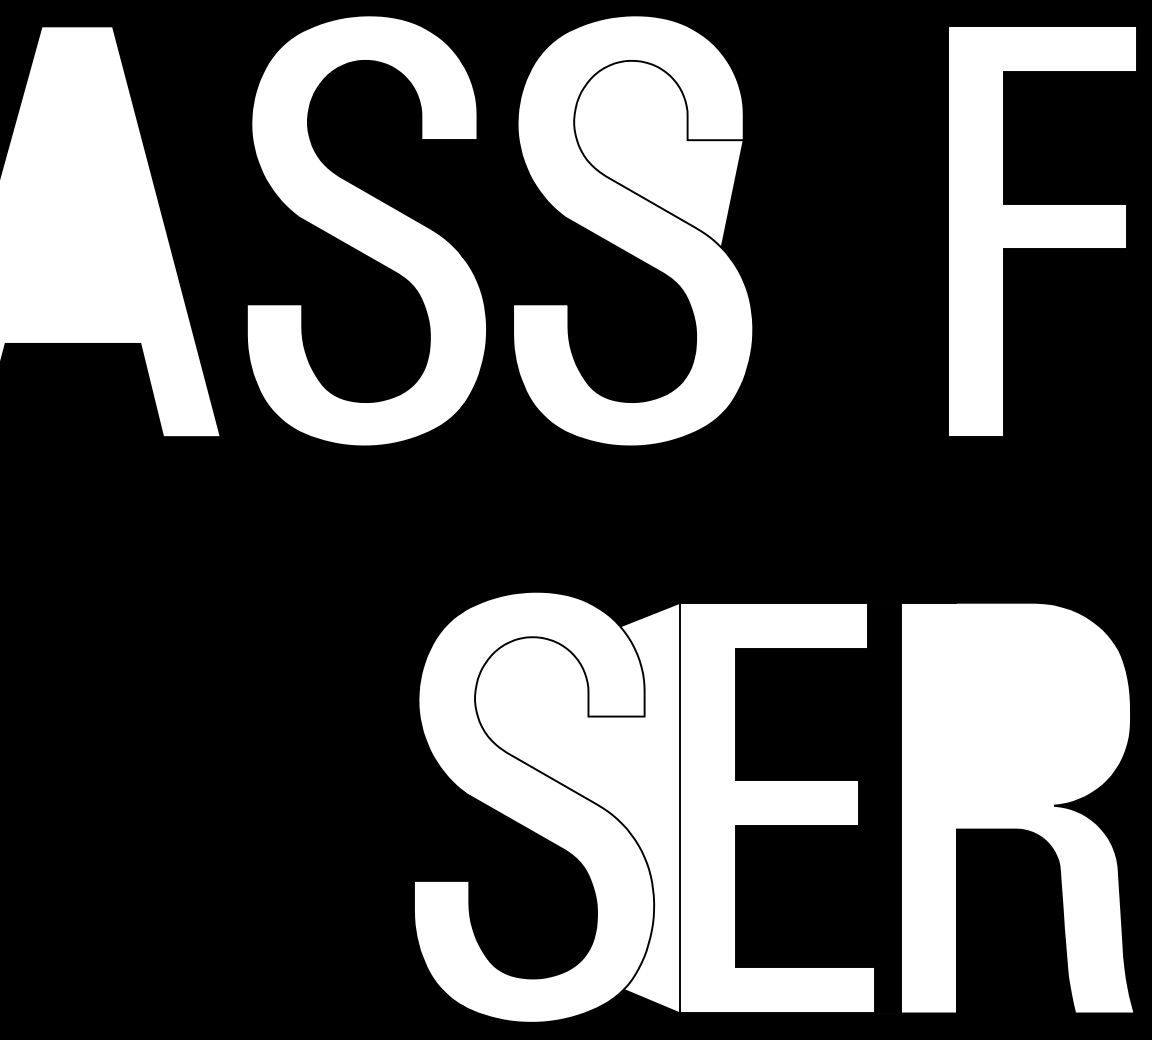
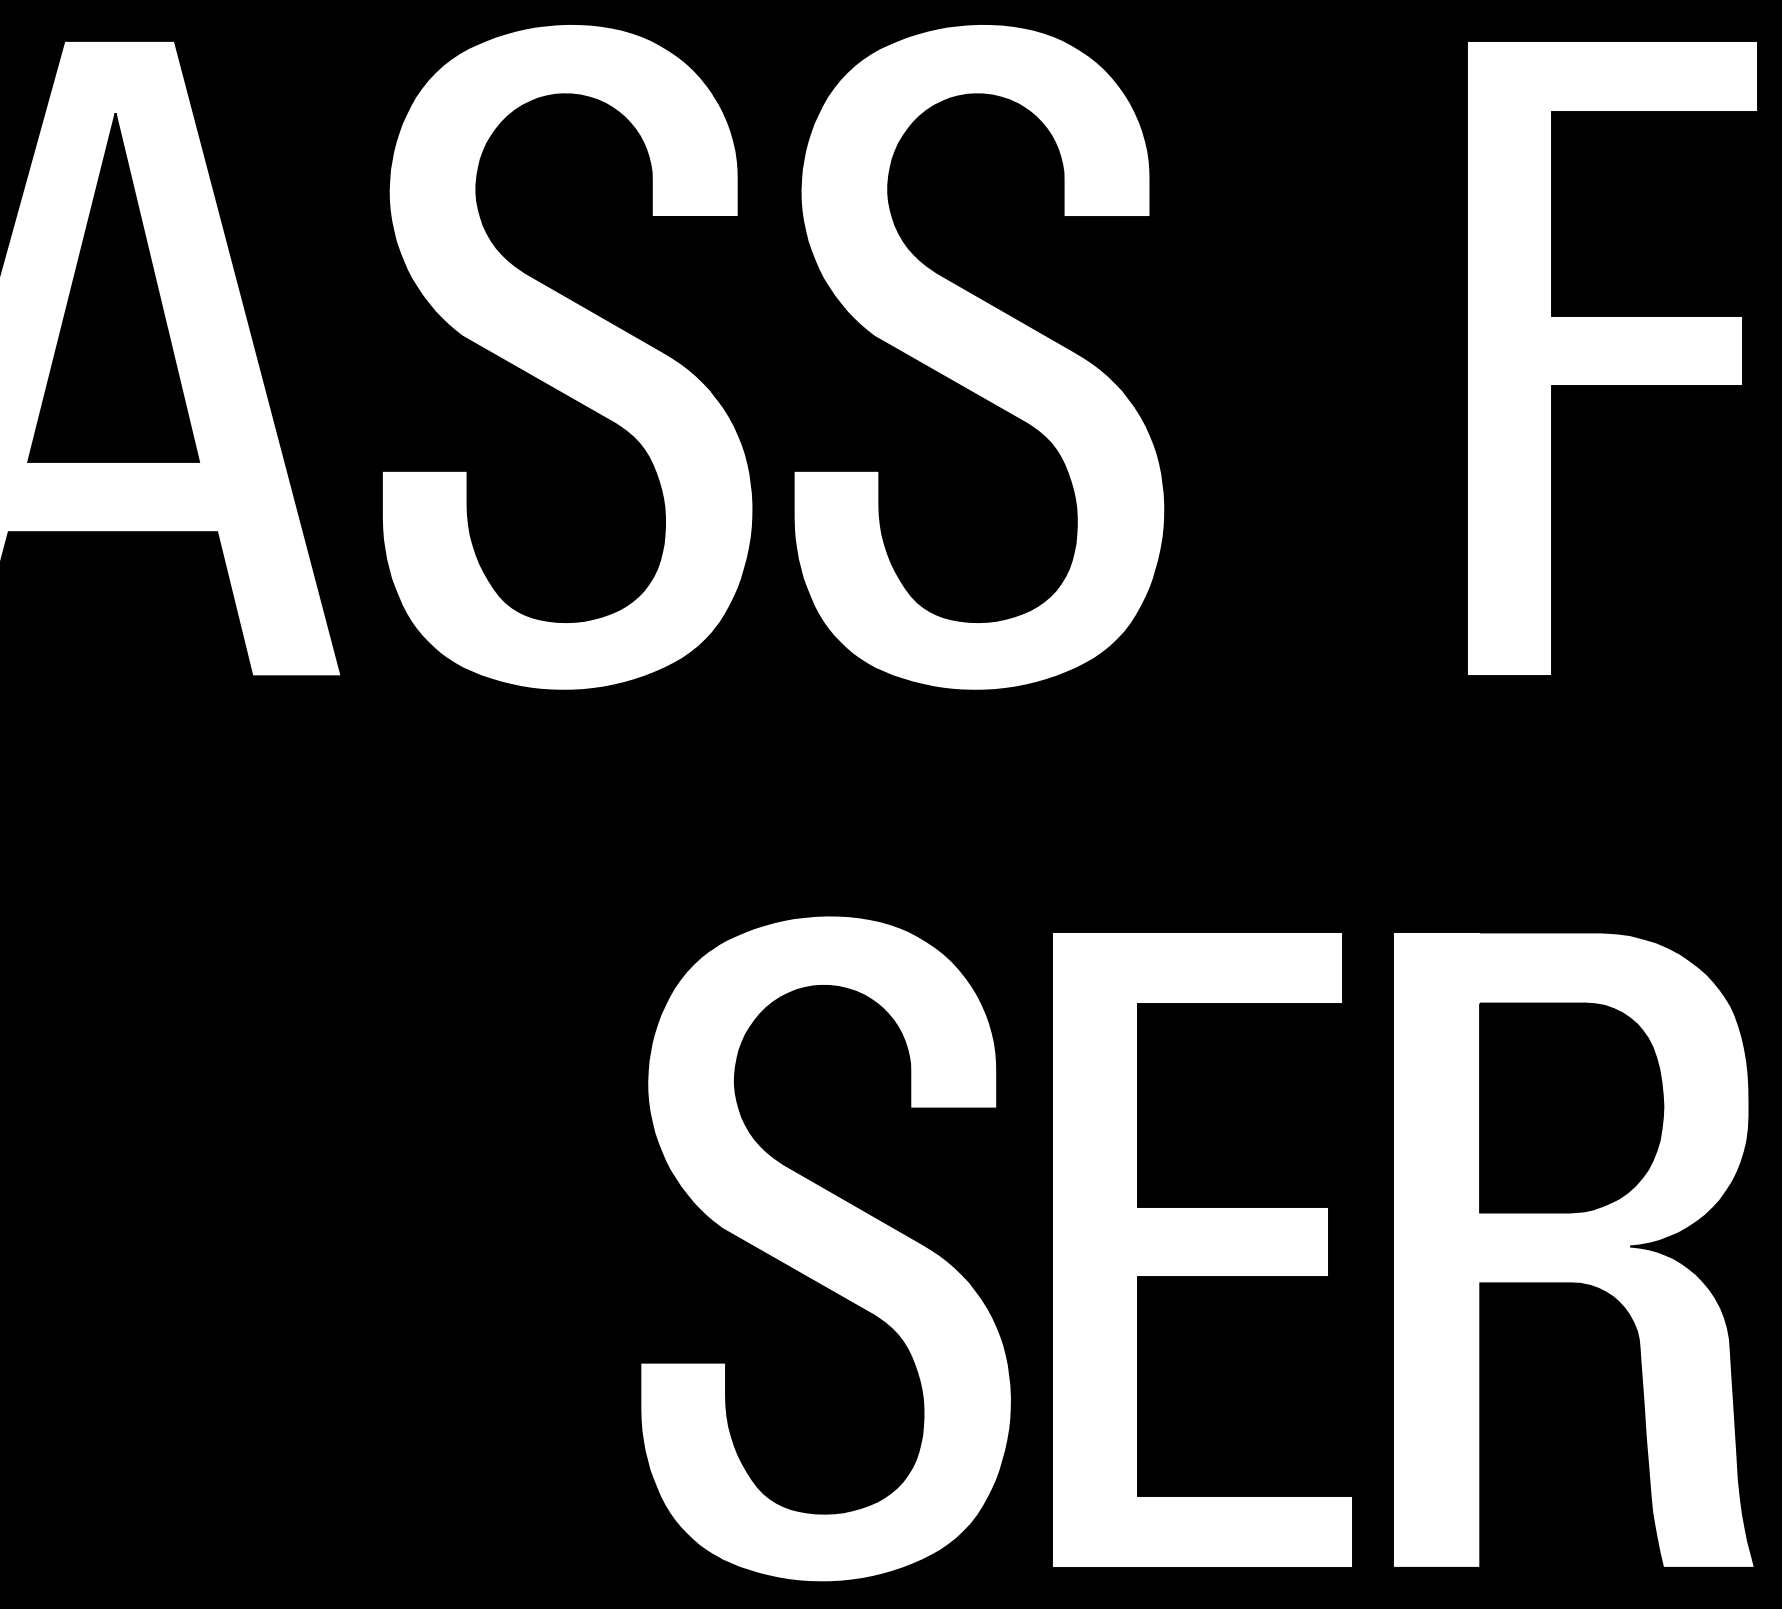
fill: (658, 153) -> (1018, 237), added
part: (73, 186) -> (113, 288), added
part: (1015, 715) -> (1570, 1106), added
fill: (577, 807) -> (893, 1249), added

